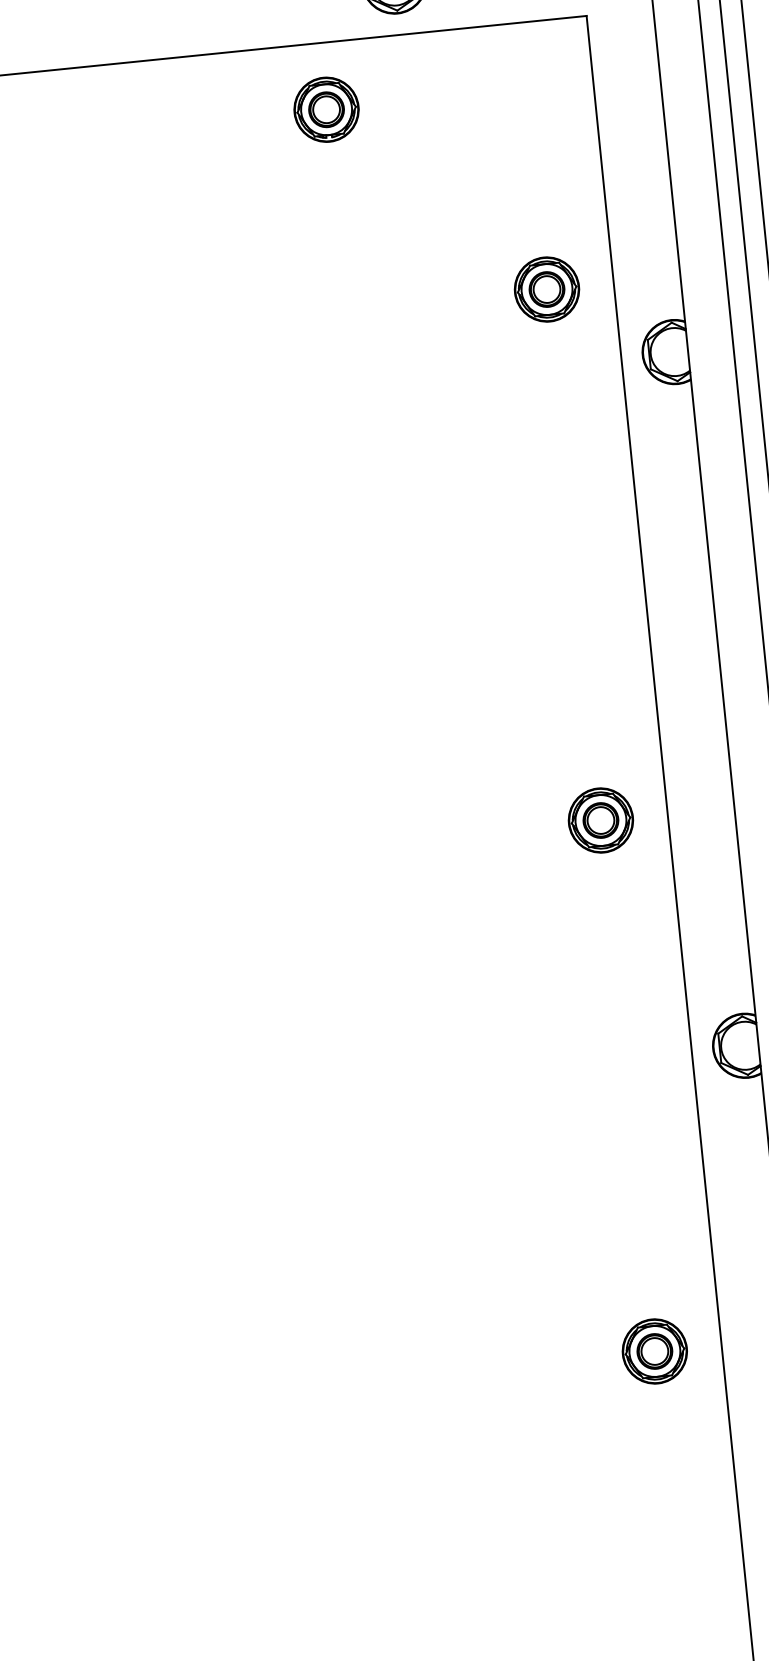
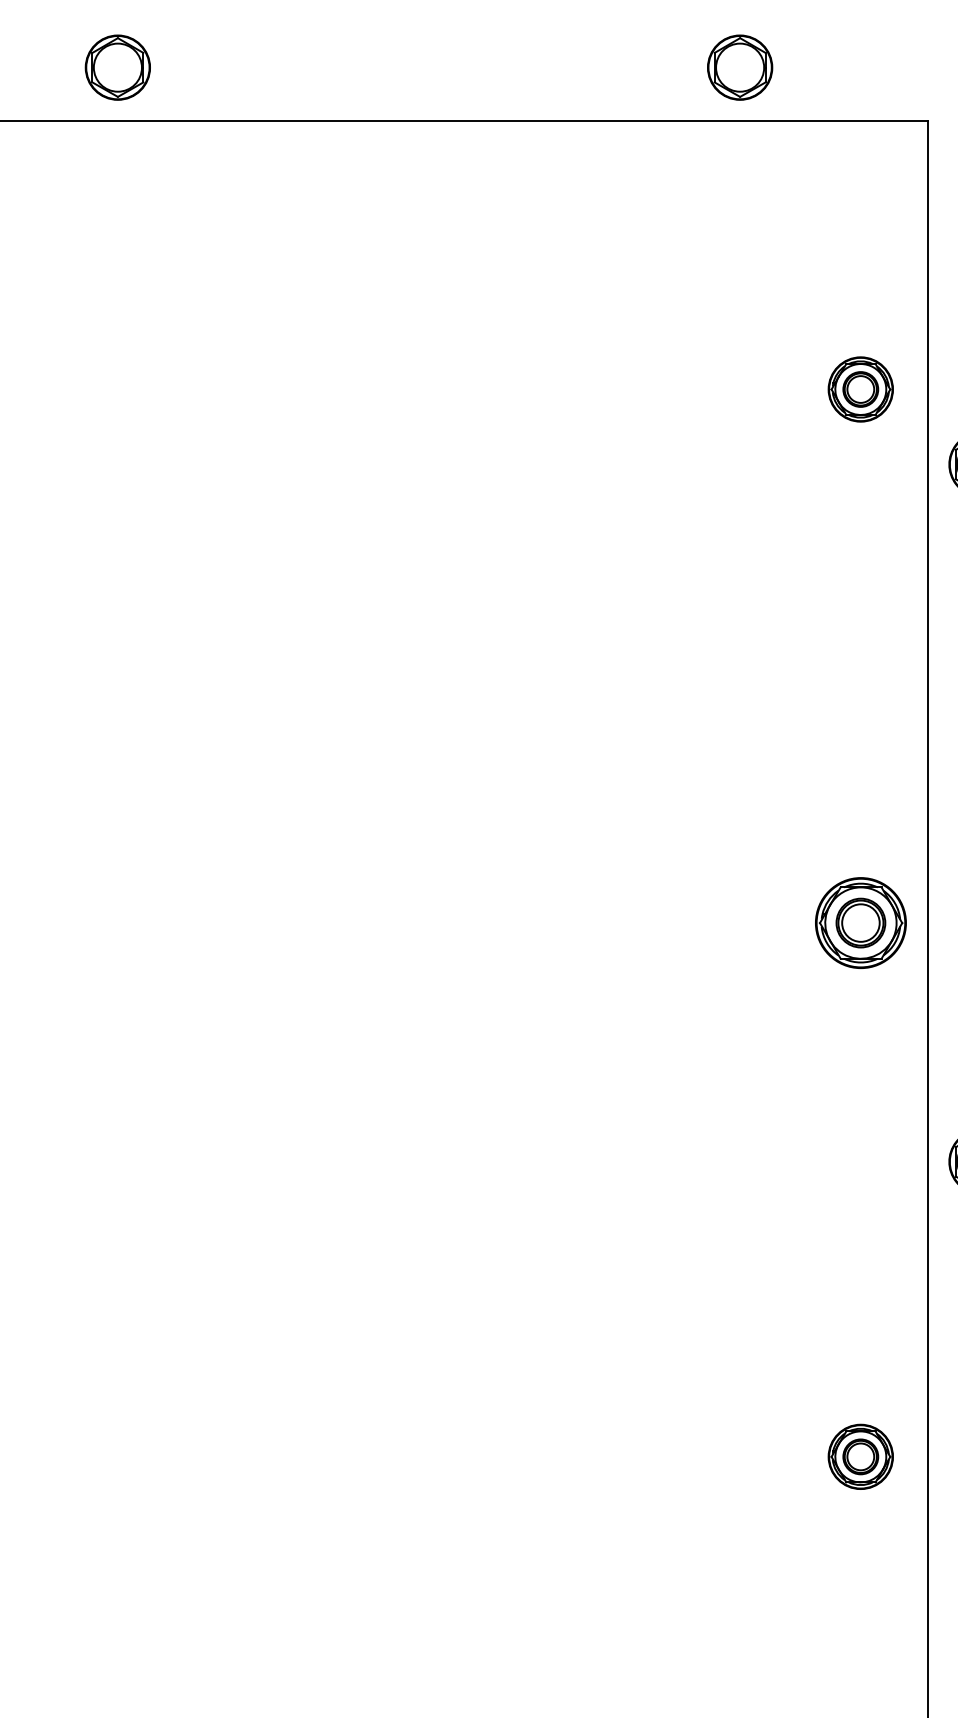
part: (326, 109) -> (659, 188), removed
part: (600, 820) -> (860, 923), size x1.4

